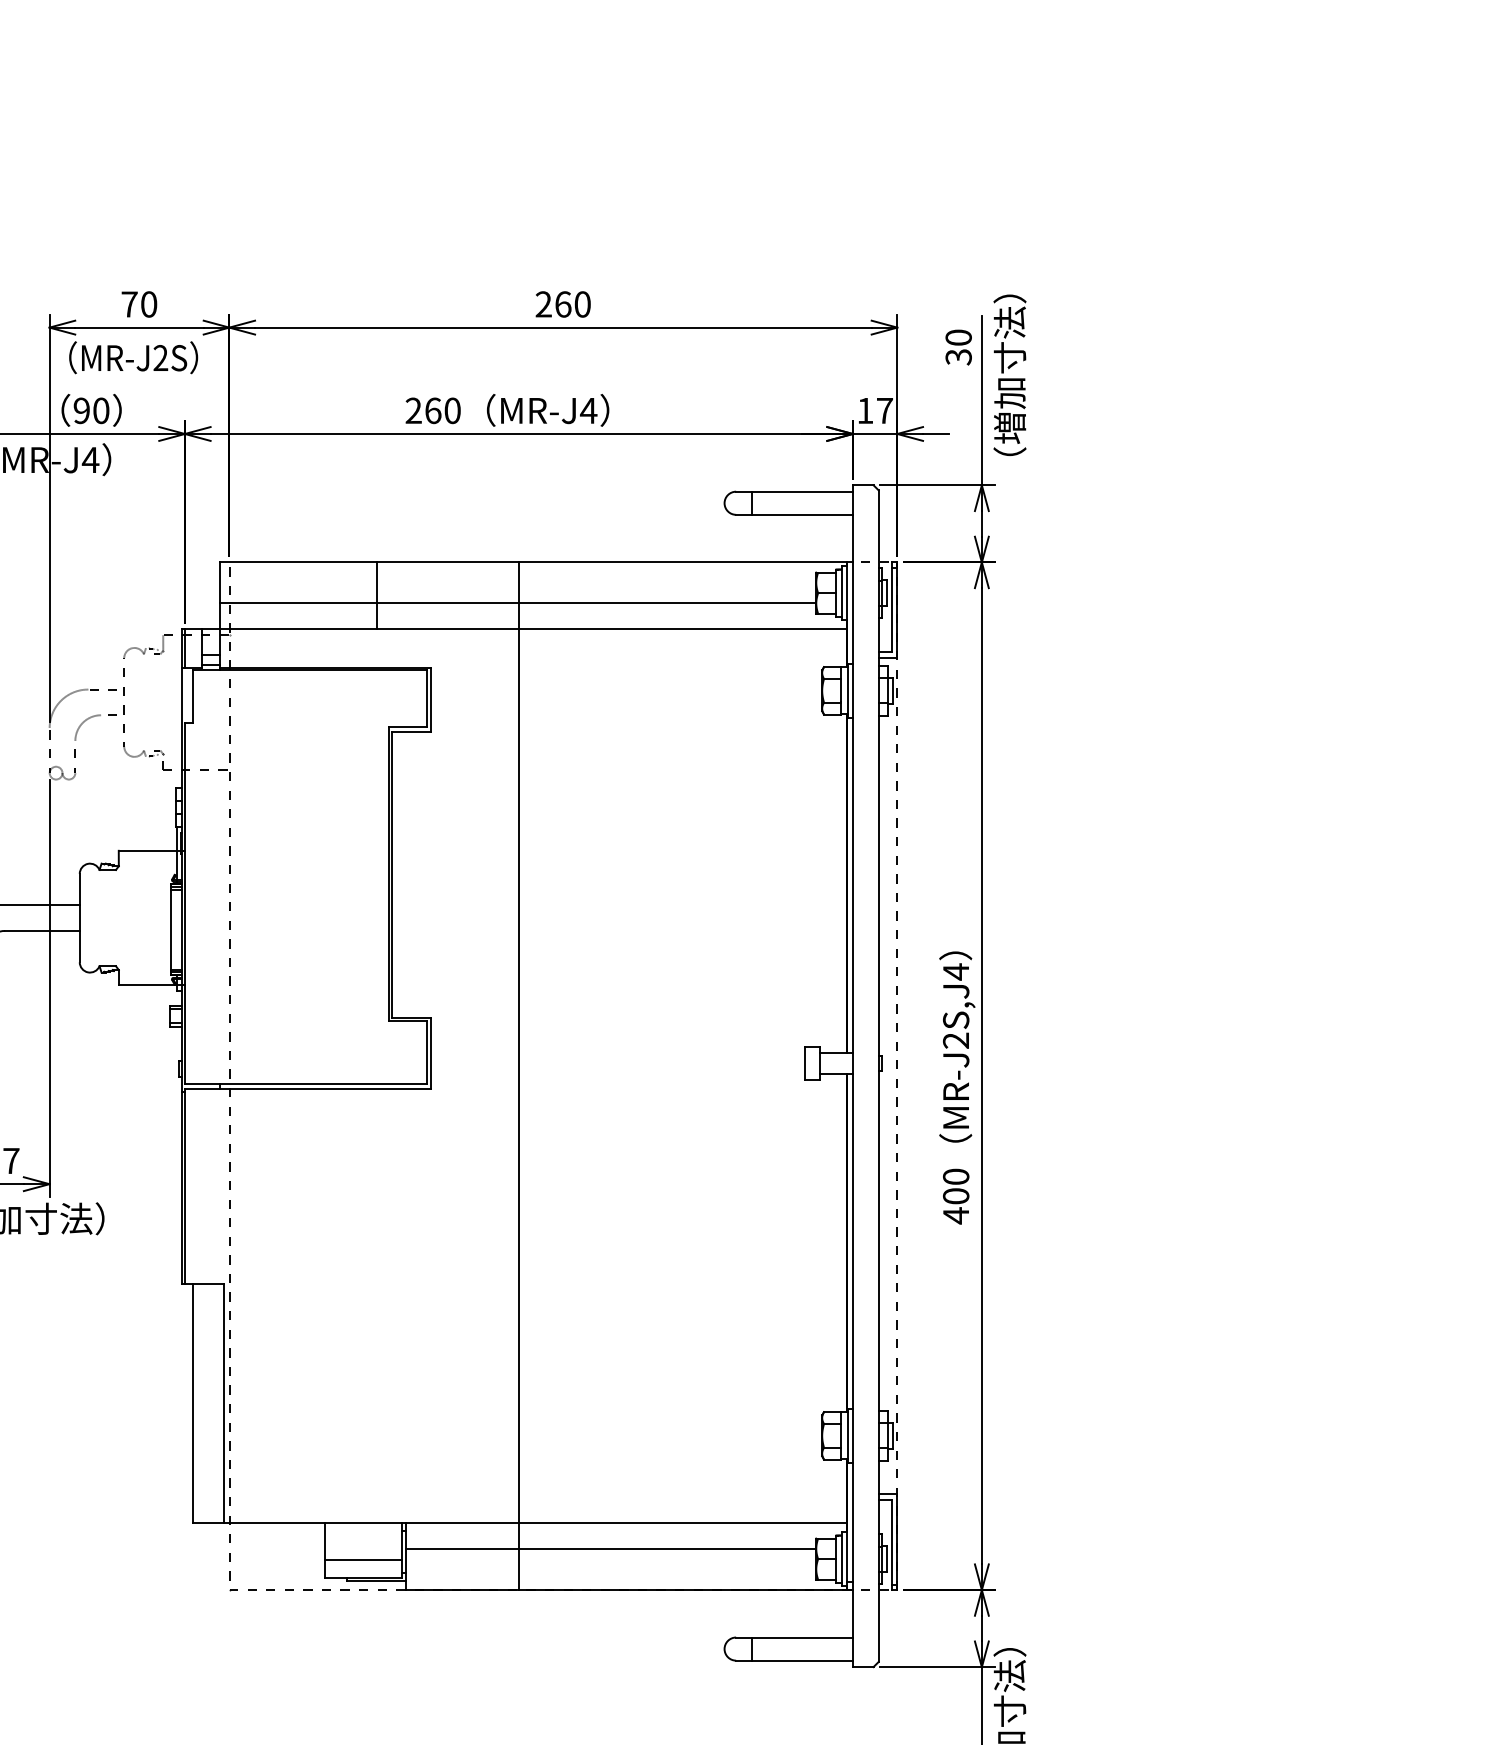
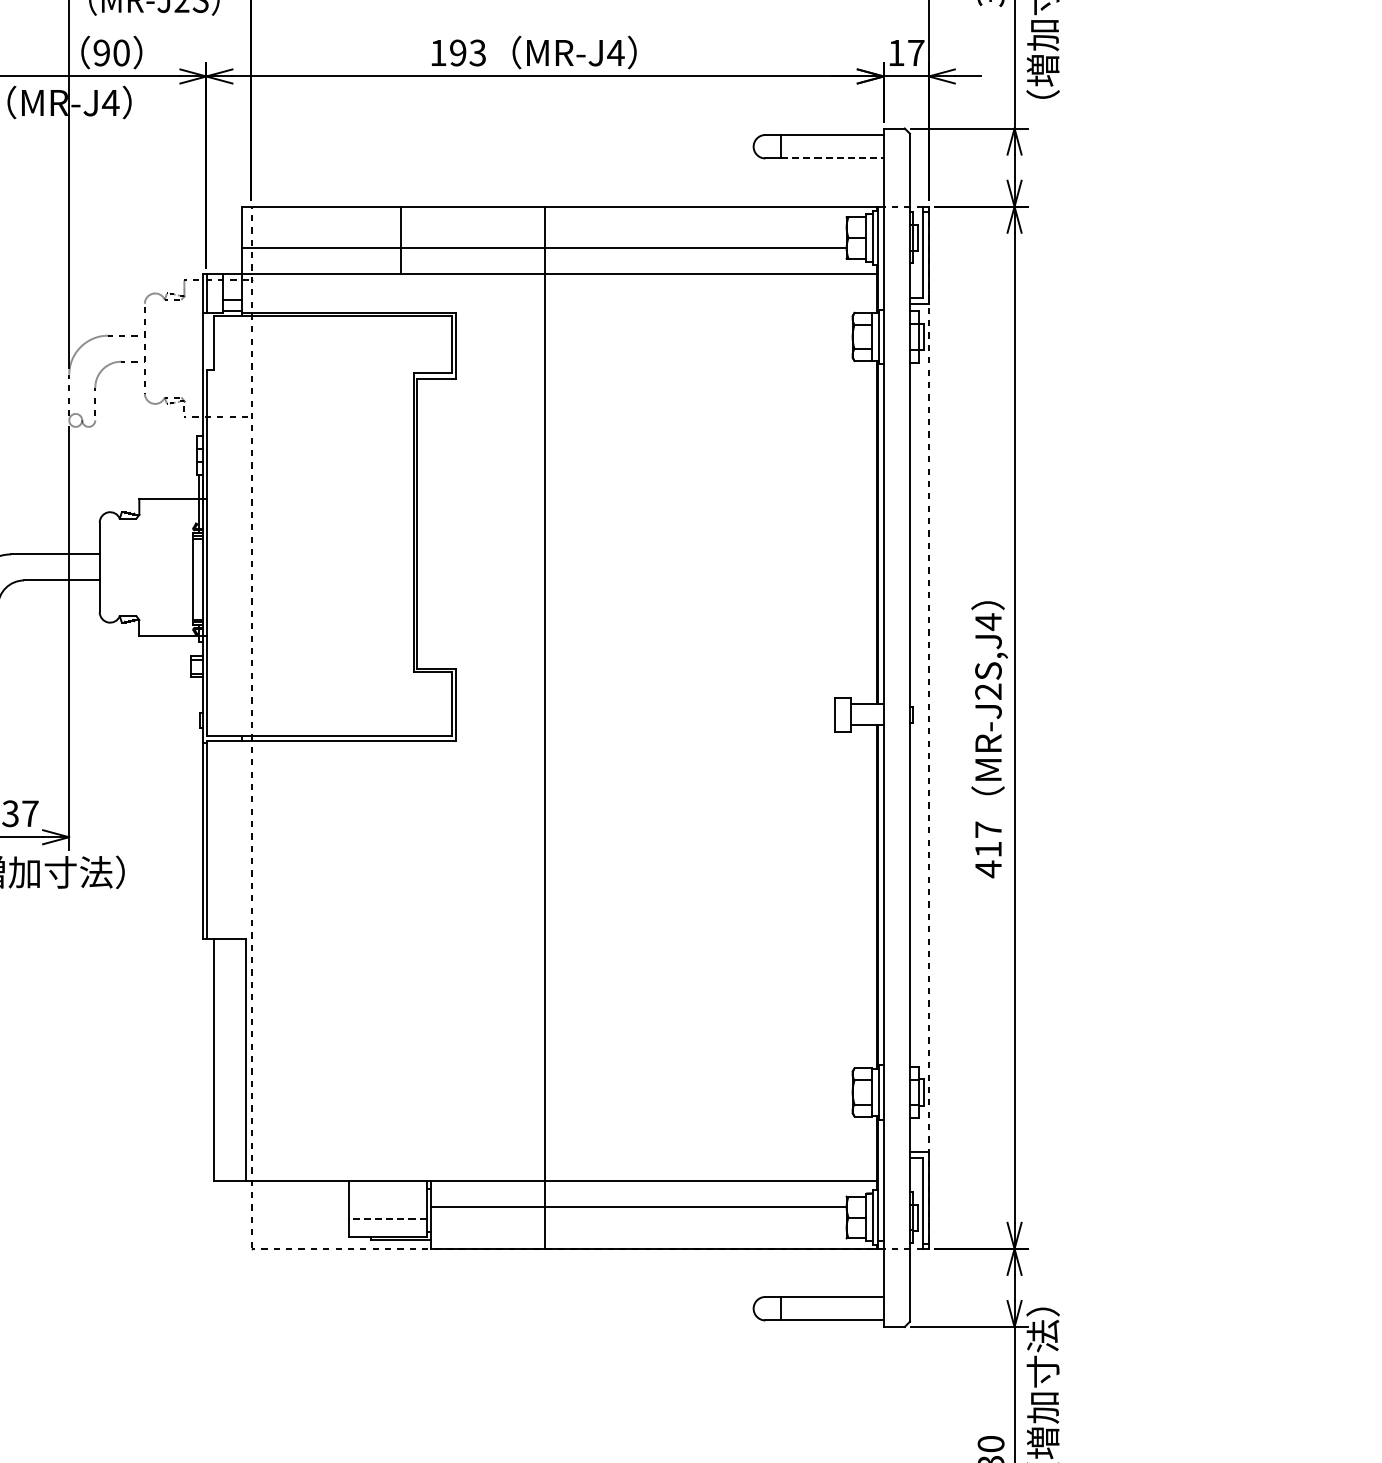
text: (432, 410) -> (457, 52), 260 -> 193
line: (802, 514) -> (832, 158), solid -> dashed
text: (956, 1186) -> (988, 839), 400 -> 417
line: (363, 1560) -> (387, 1218), solid -> dashed

